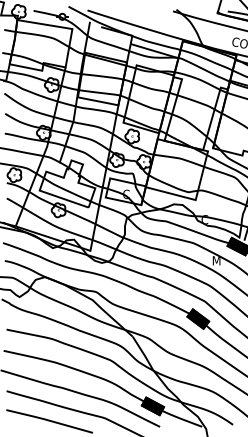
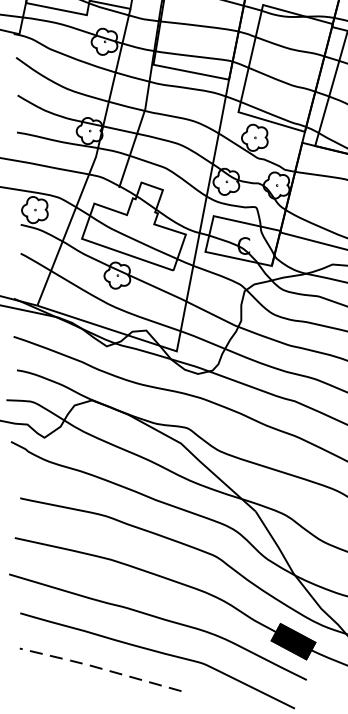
line: (48, 420) -> (98, 668), solid -> dashed

